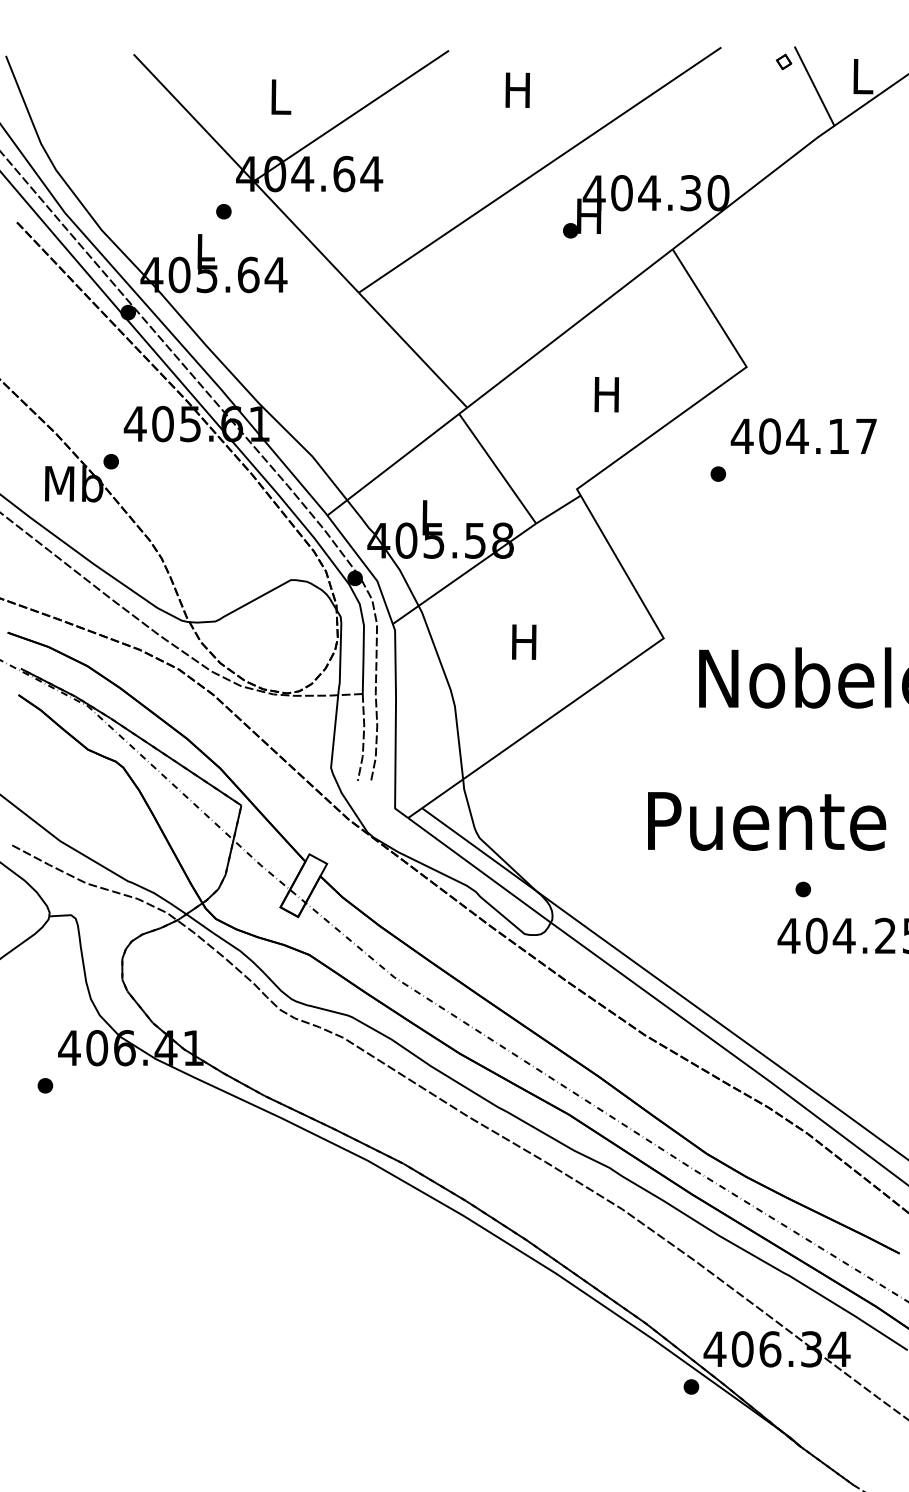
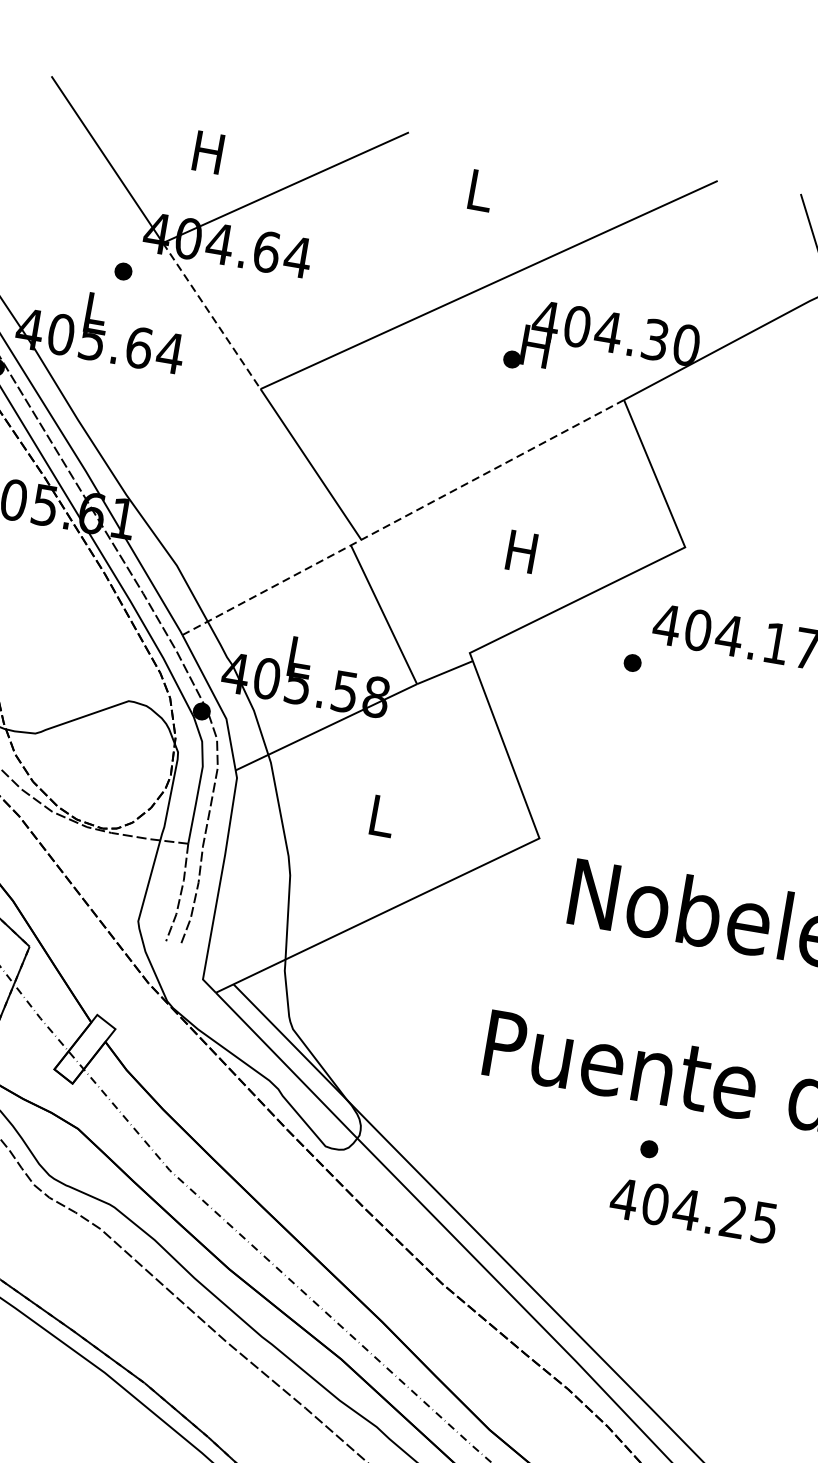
part: (783, 61) -> (785, 208), removed
text: (517, 89) -> (479, 189), H -> L
text: (279, 96) -> (208, 151), L -> H
line: (306, 237) -> (211, 316), solid -> dashed
line: (500, 382) -> (403, 517), solid -> dashed
text: (524, 641) -> (381, 815), H -> L

